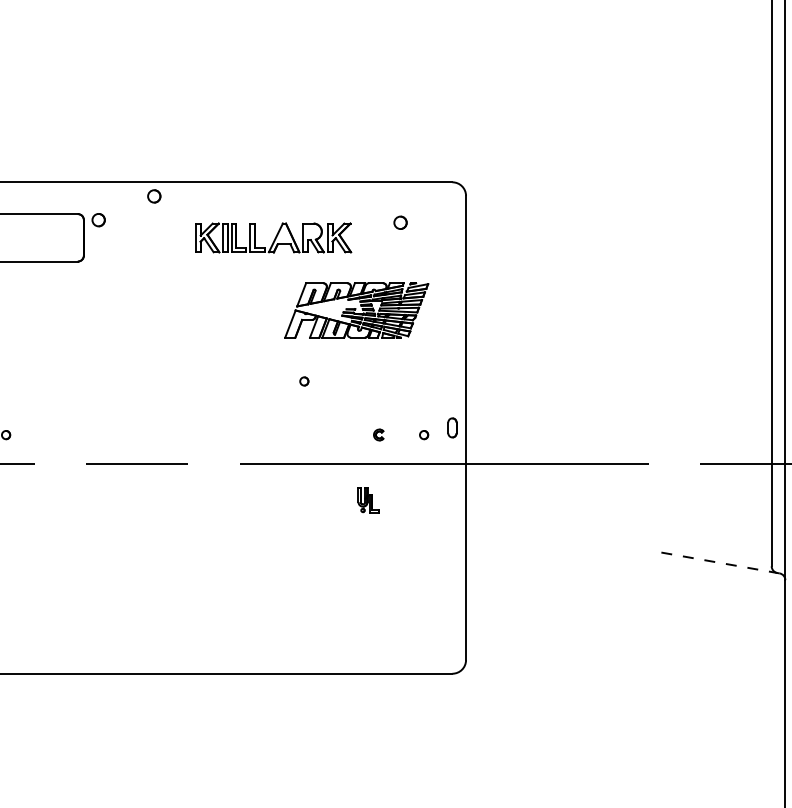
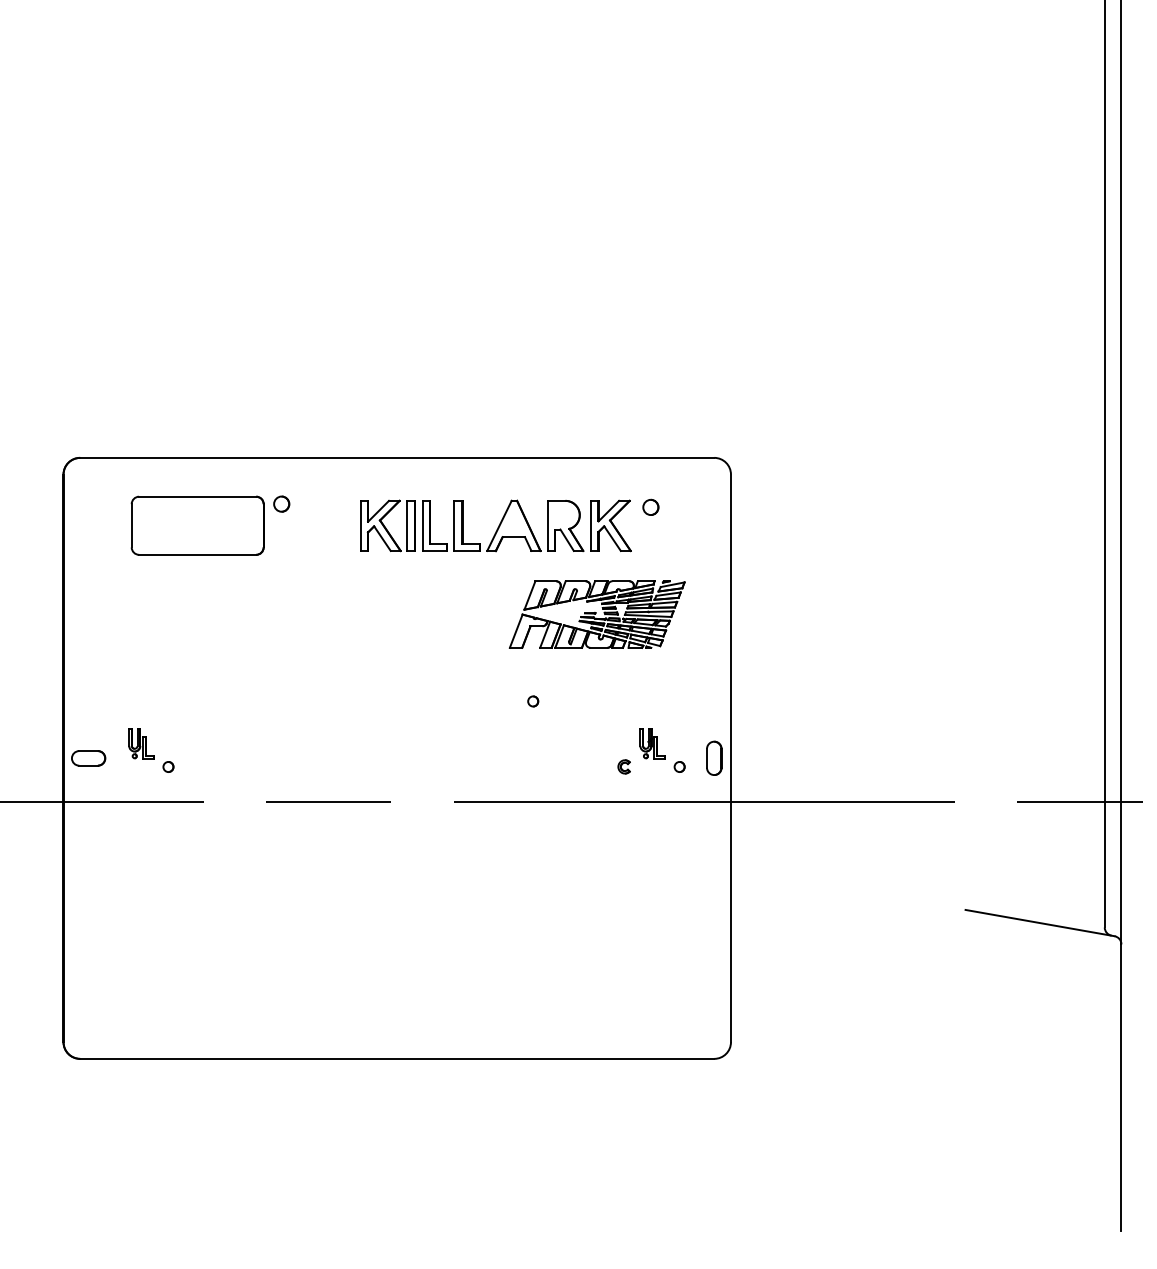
part: (154, 195) -> (349, 474), removed
part: (273, 237) -> (495, 525), size x1.43
part: (452, 427) -> (714, 757), size x1.43
part: (368, 500) -> (652, 743), moved
line: (719, 563) -> (1040, 923), dashed -> solid

